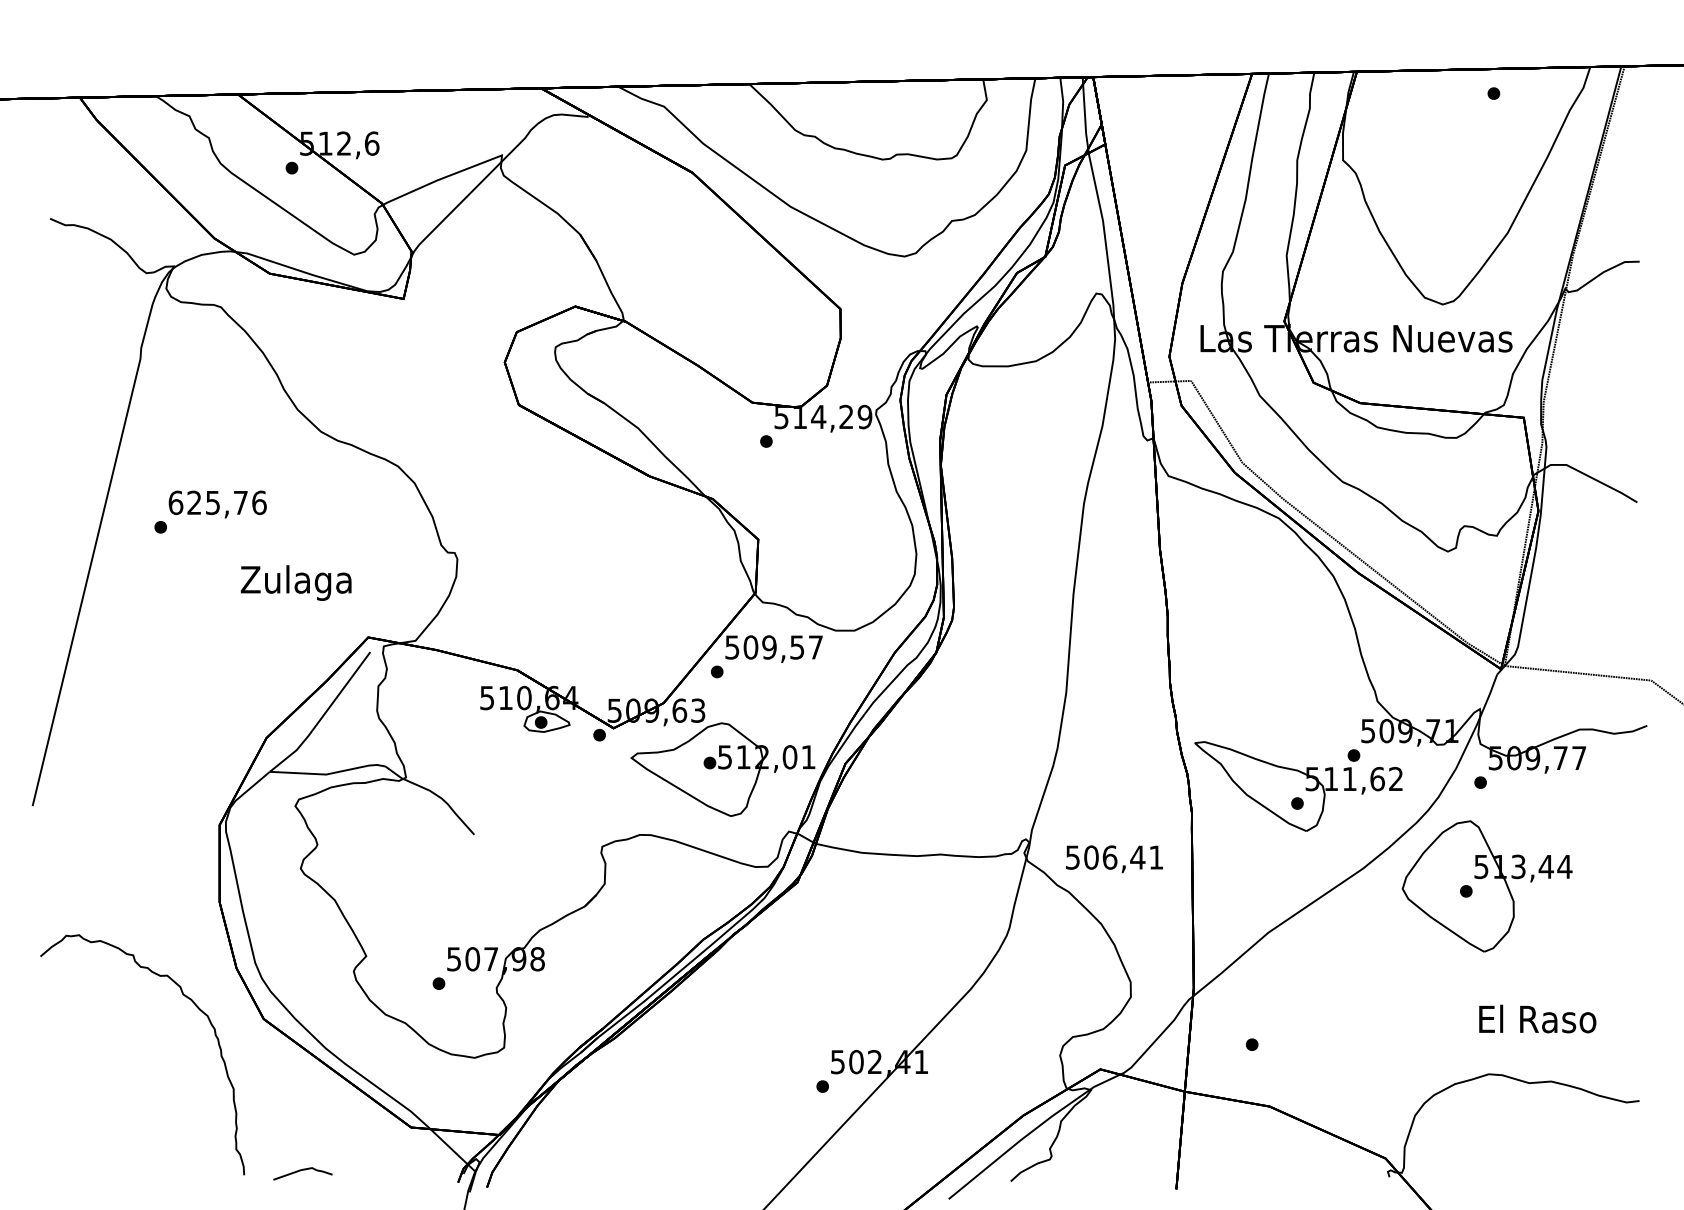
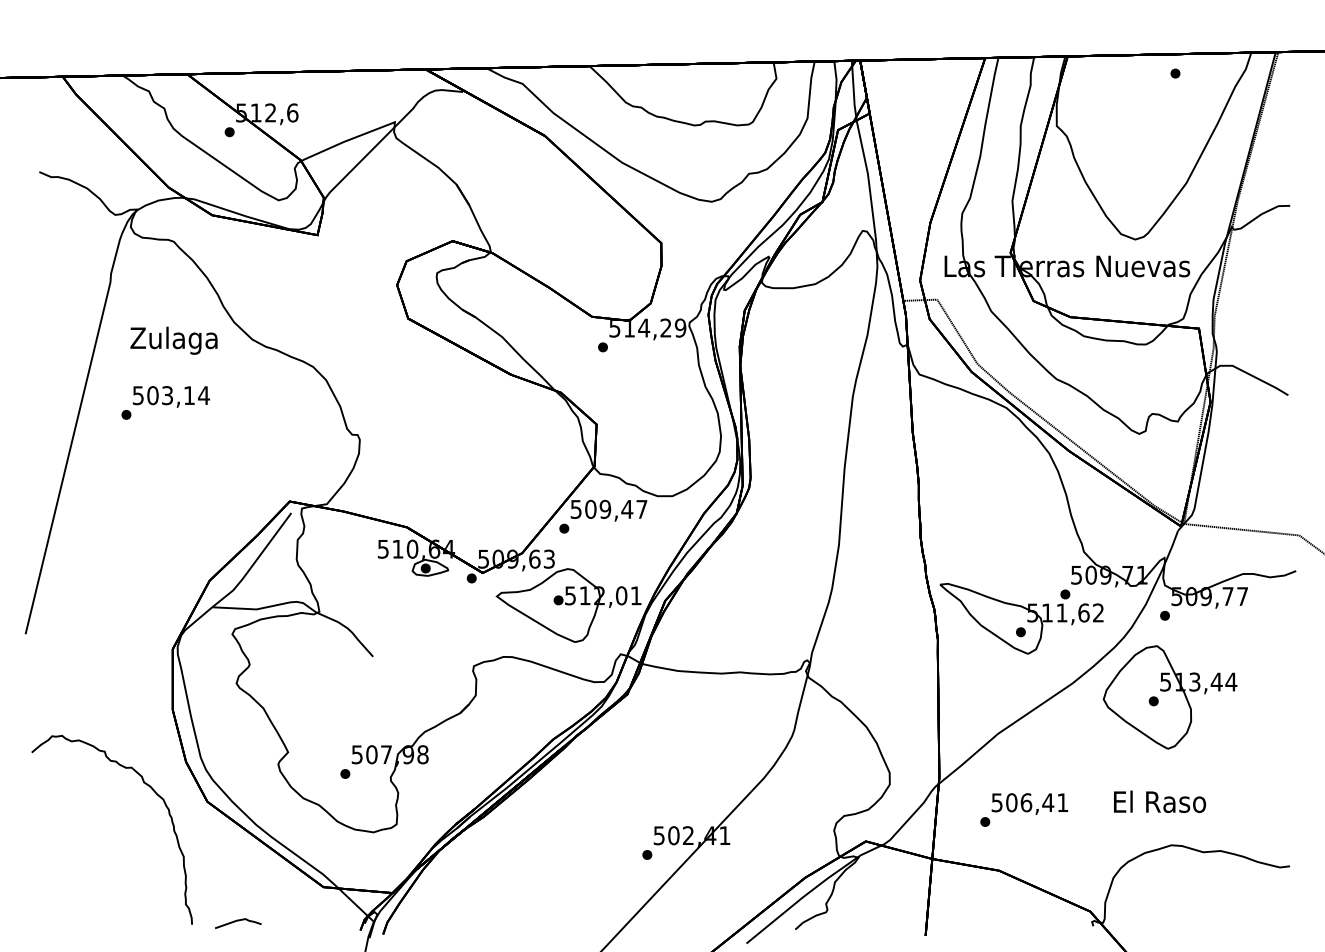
text: (218, 502) -> (171, 395), 625,76 -> 503,14
text: (295, 582) -> (173, 340), moved
text: (797, 647) -> (627, 509), 509,57 -> 509,47
text: (1113, 858) -> (1029, 803), moved
text: (1538, 1018) -> (1160, 801), moved

